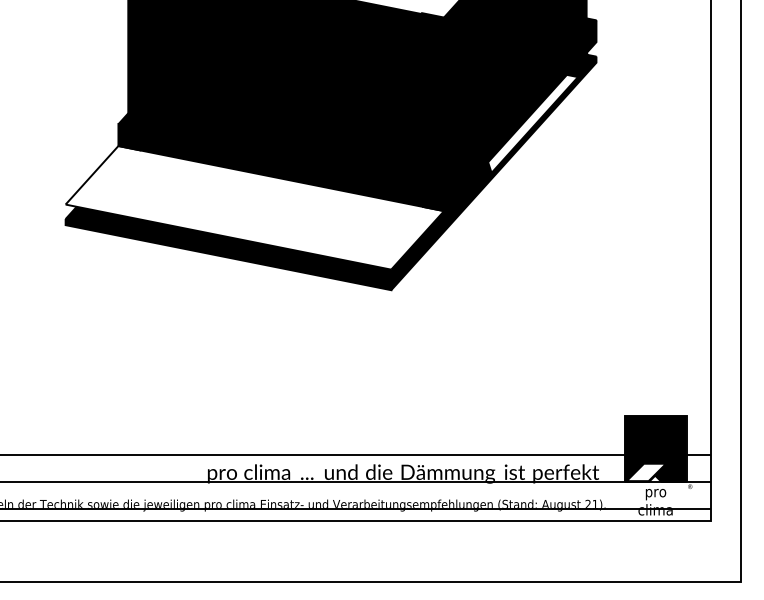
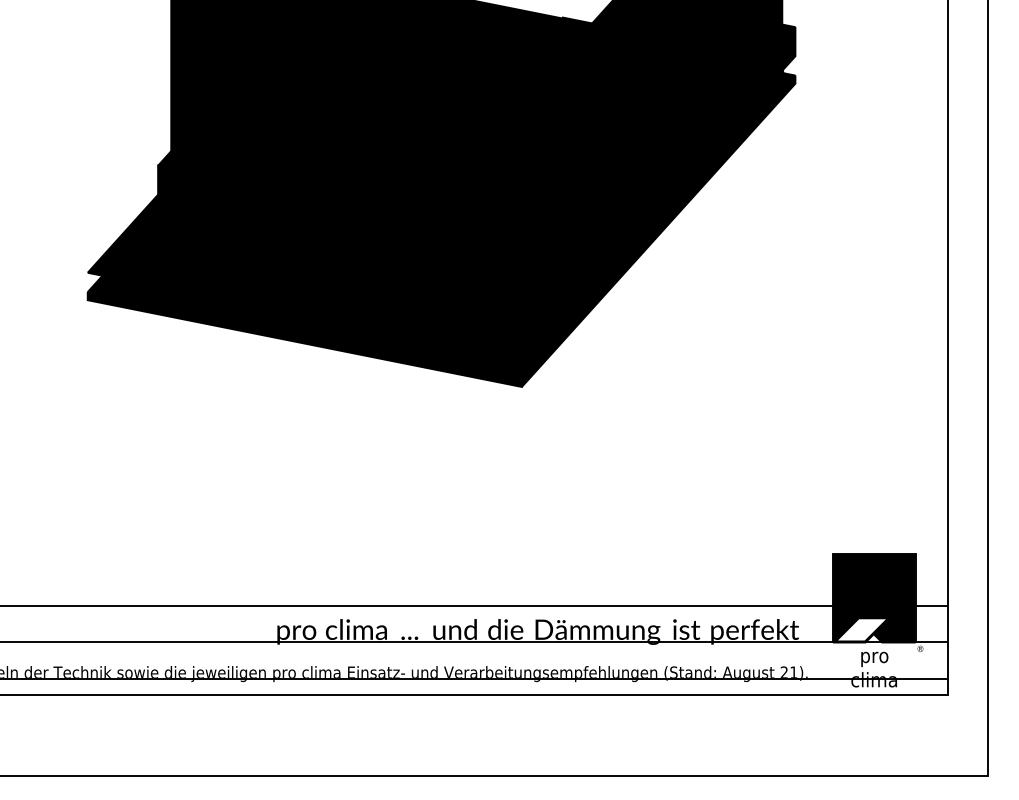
fill: (532, 123) -> (710, 164), added
fill: (254, 207) -> (339, 276), added

